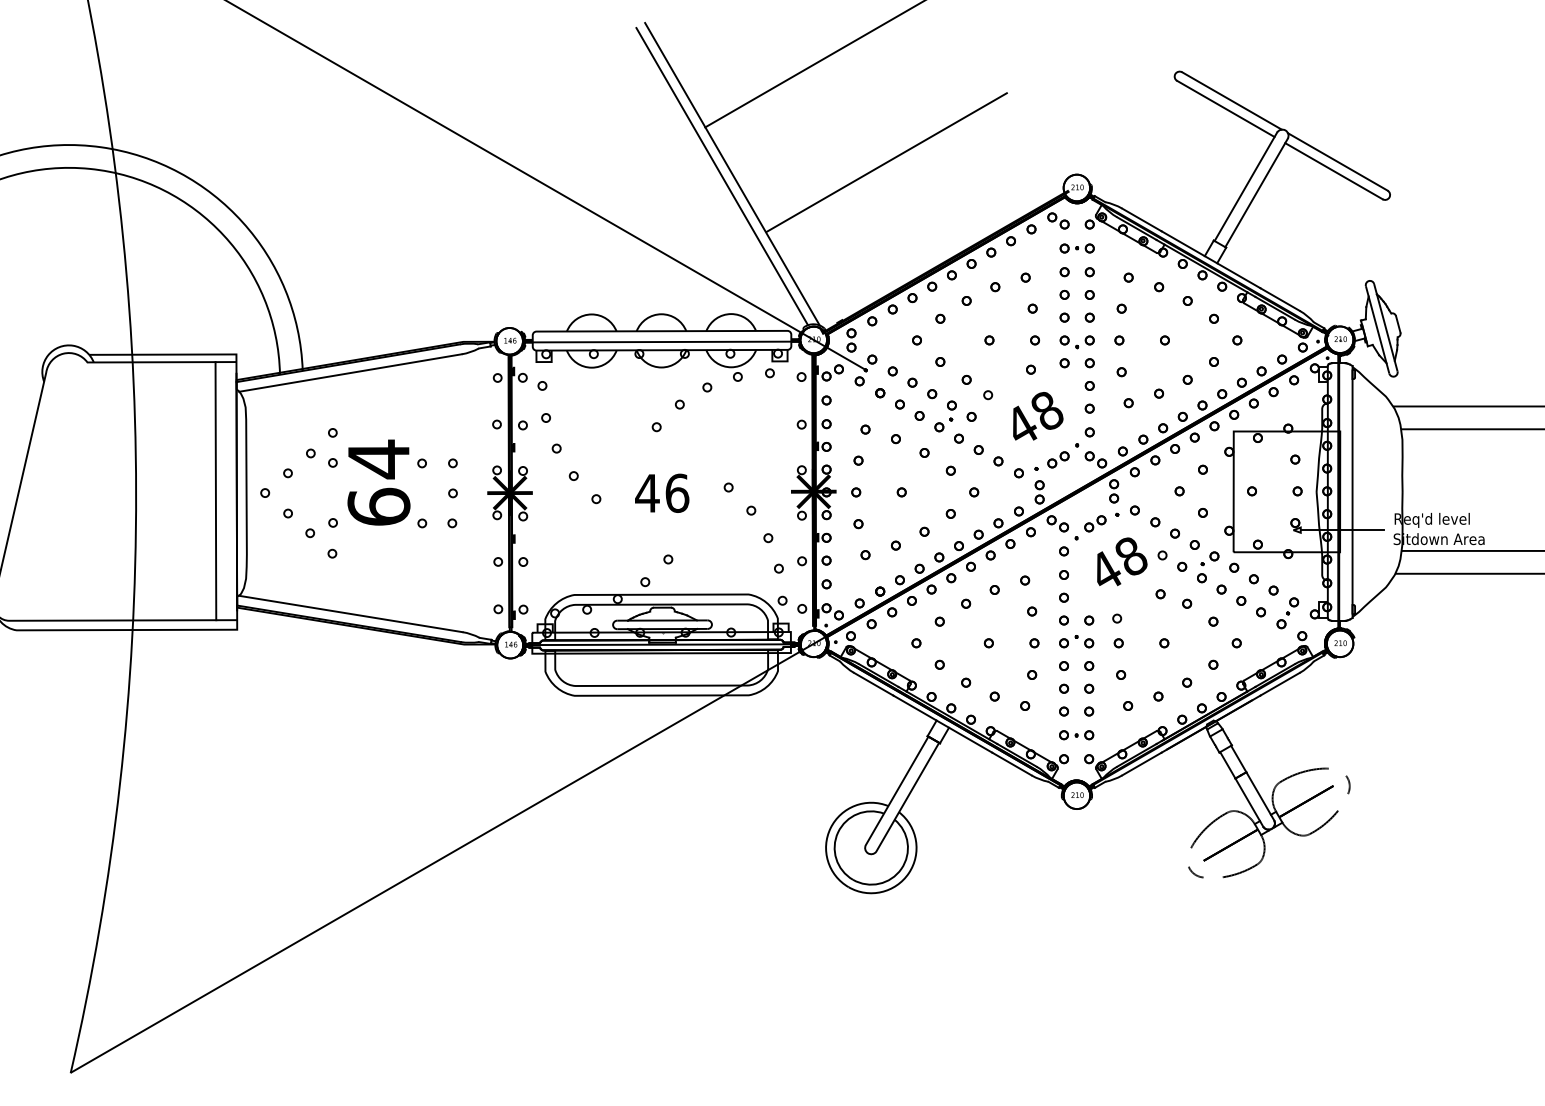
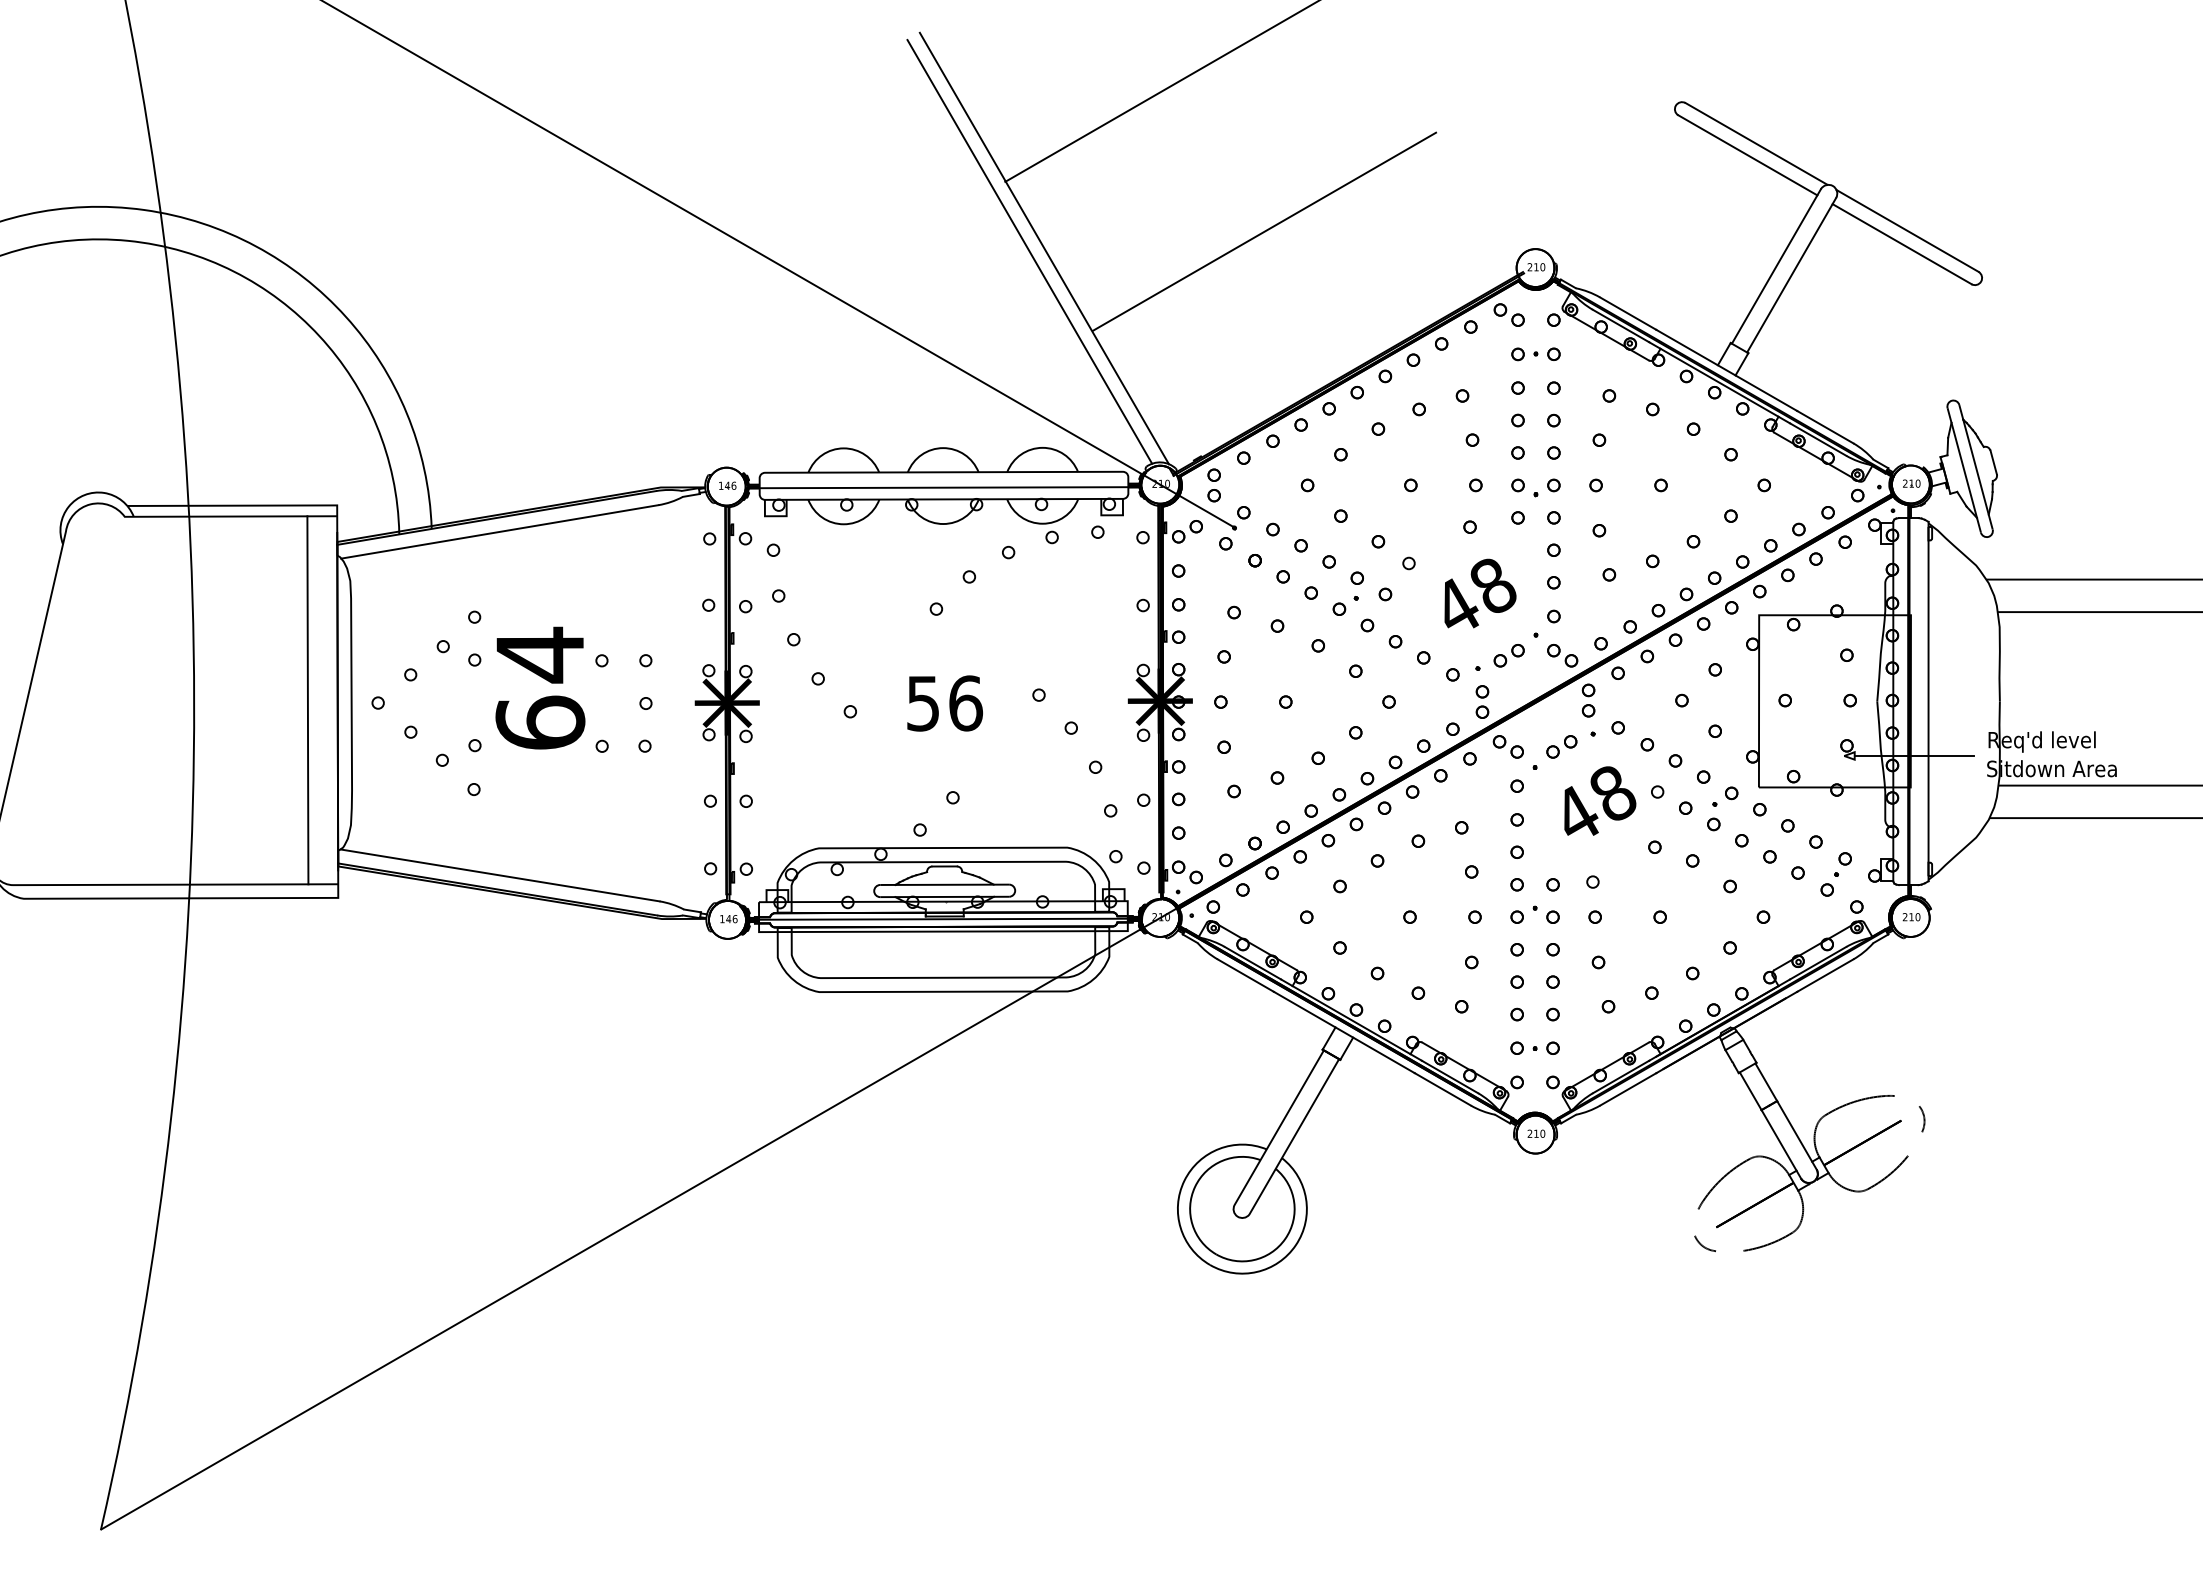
text: (647, 493) -> (923, 703), 46 -> 56

